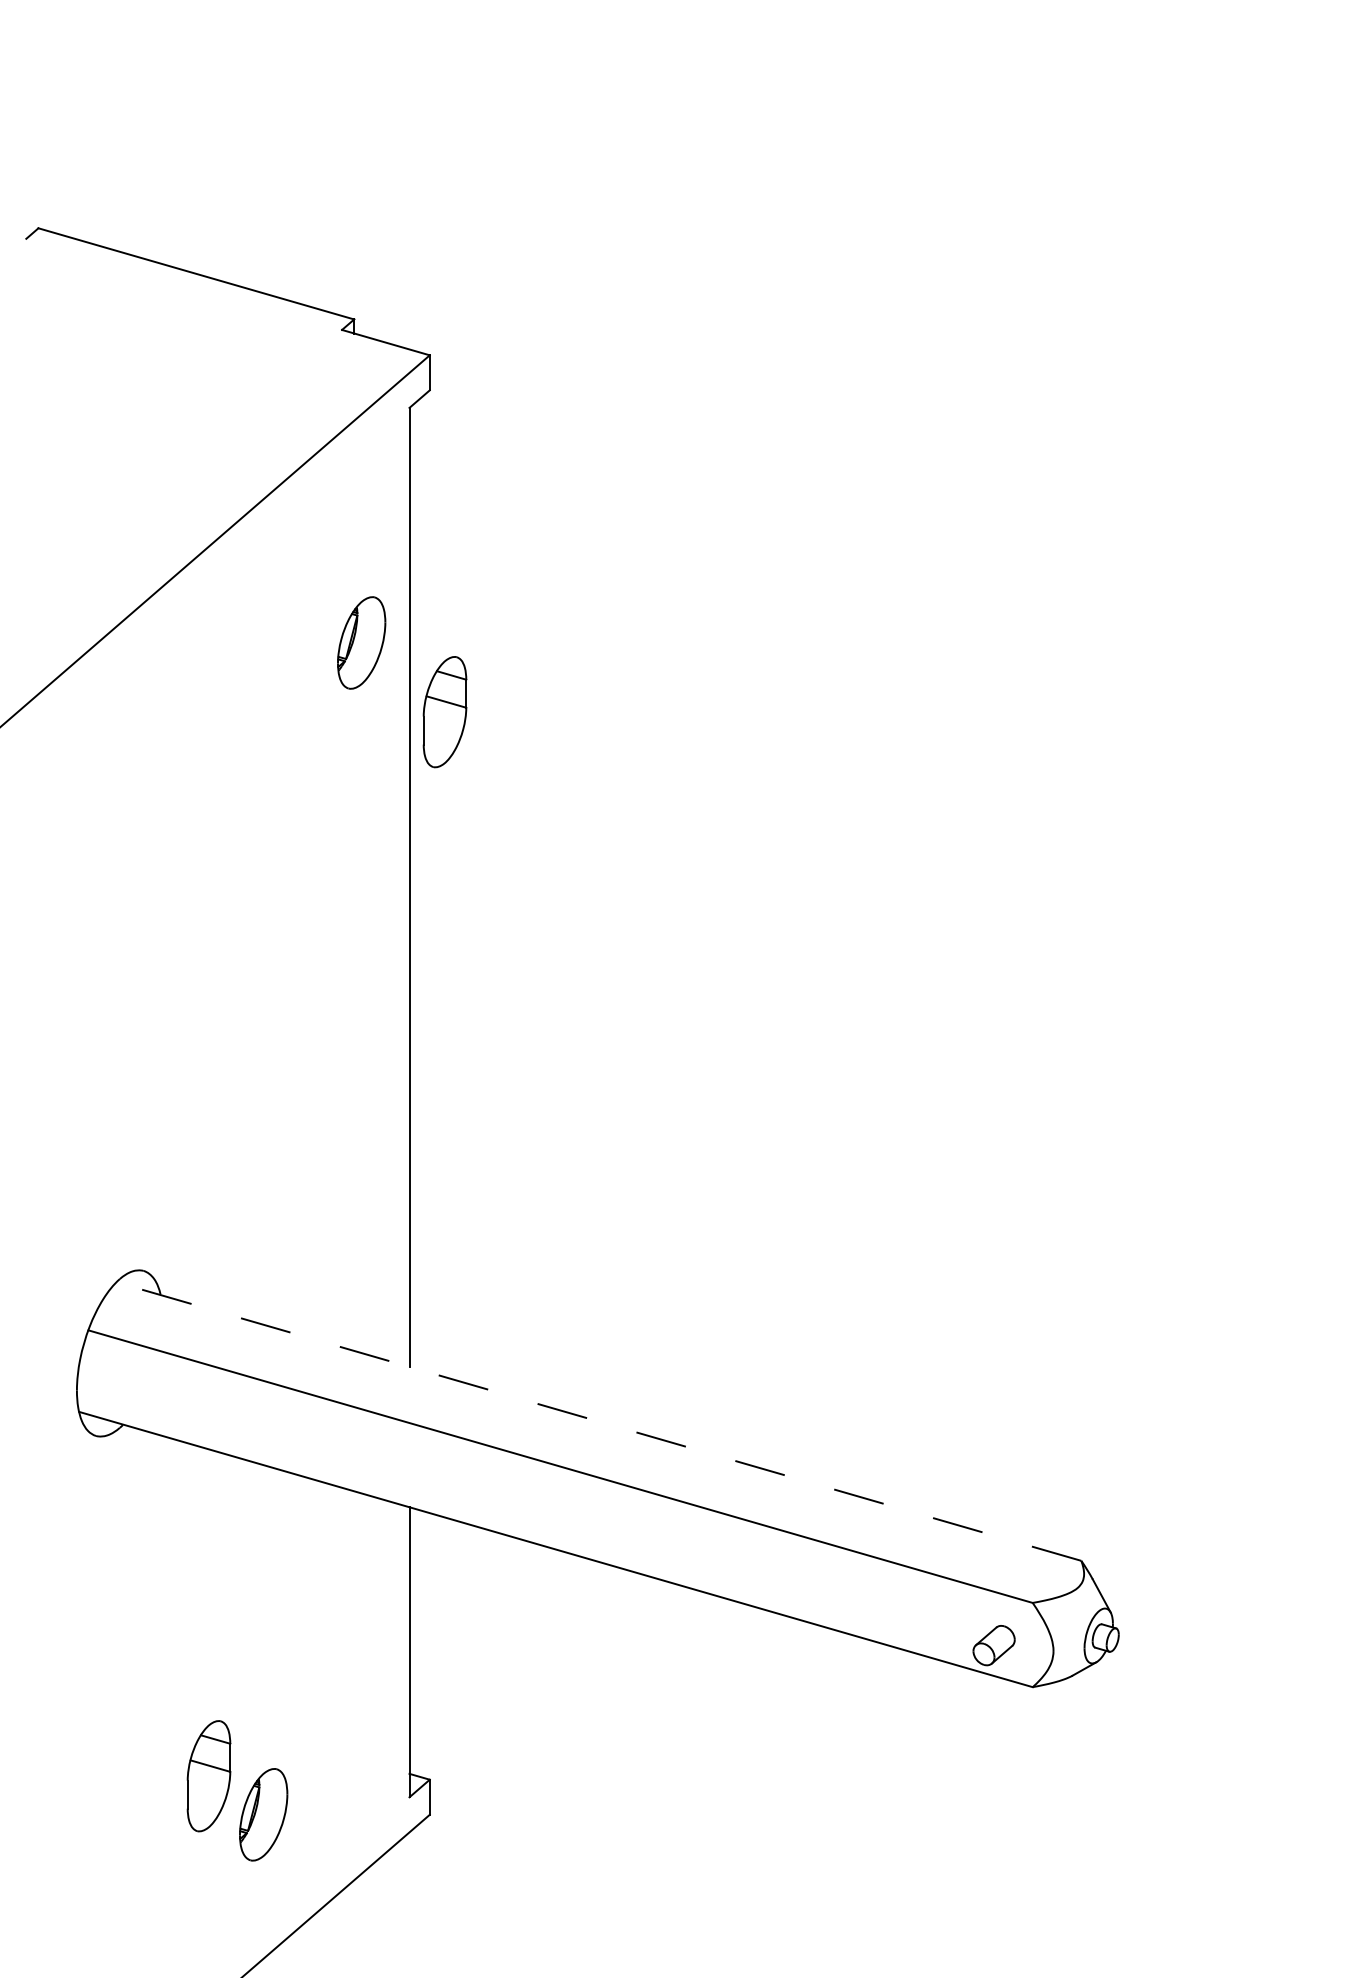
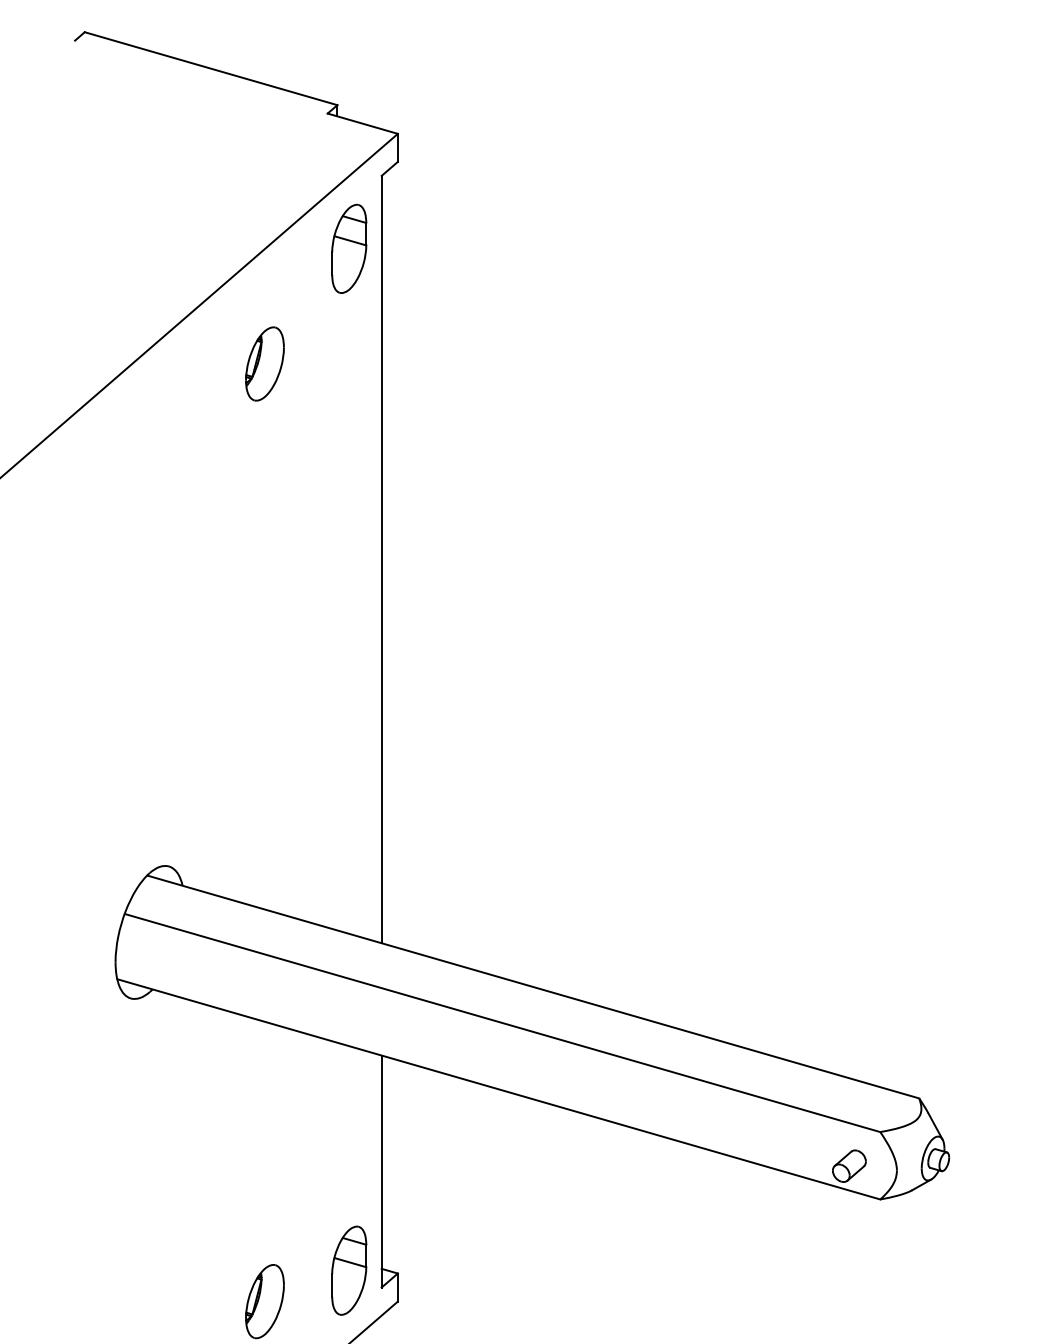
part: (361, 642) -> (264, 363), moved
part: (444, 712) -> (348, 249), moved
line: (599, 1421) -> (533, 986), dashed -> solid
part: (208, 1776) -> (348, 1270), moved

